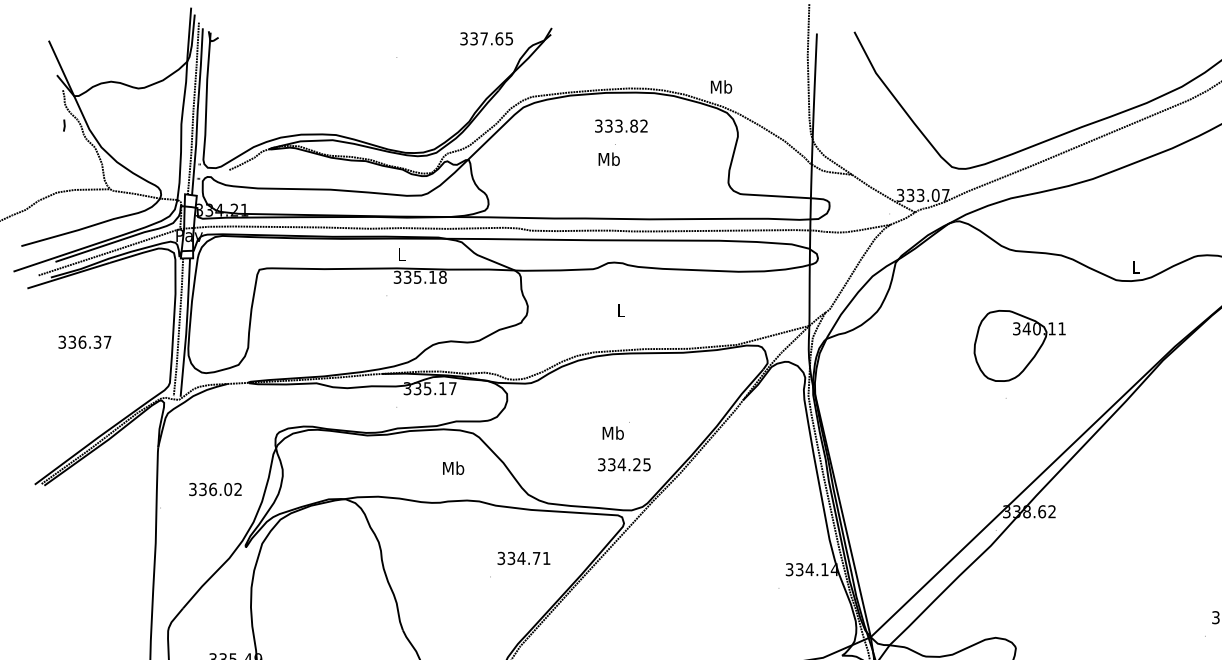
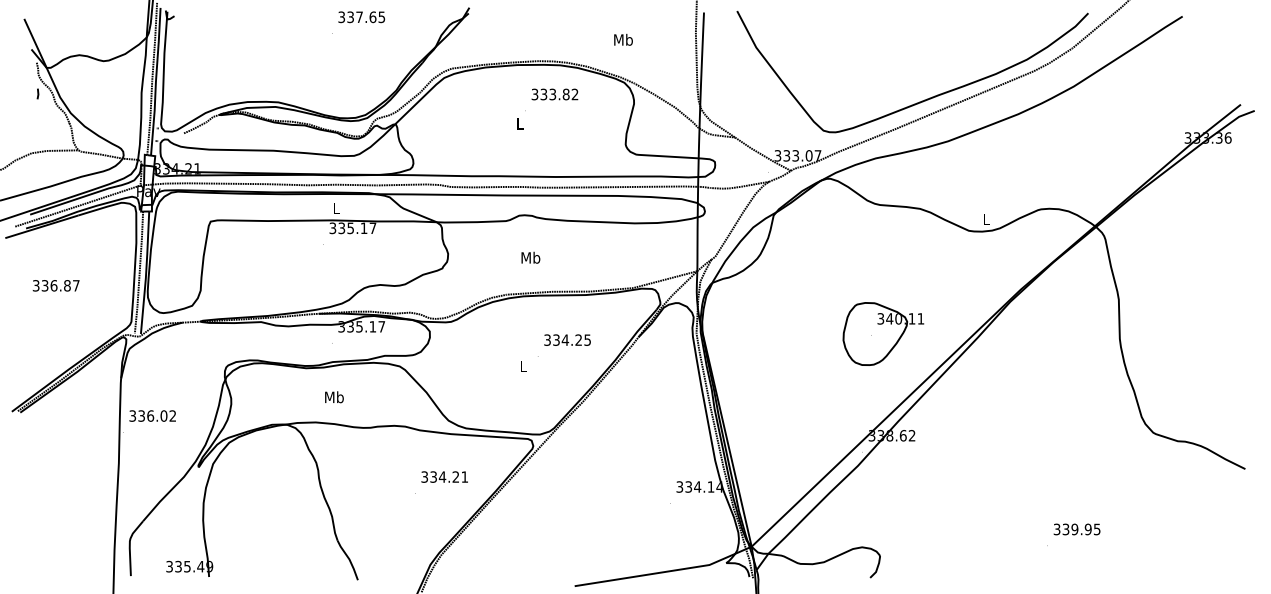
text: (486, 39) -> (361, 17), moved
text: (721, 86) -> (623, 39), moved
text: (620, 126) -> (554, 94), moved
text: (608, 158) -> (519, 123), Mb -> L
text: (442, 277) -> (372, 228), 335.18 -> 335.17
text: (620, 310) -> (530, 257), L -> Mb
text: (97, 341) -> (67, 285), 336.37 -> 336.87
part: (1019, 345) -> (883, 333), moved
text: (612, 433) -> (523, 366), Mb -> L
text: (624, 464) -> (567, 339), moved
text: (453, 468) -> (334, 397), moved
text: (215, 488) -> (152, 415), moved
text: (536, 557) -> (455, 476), 334.71 -> 334.21

